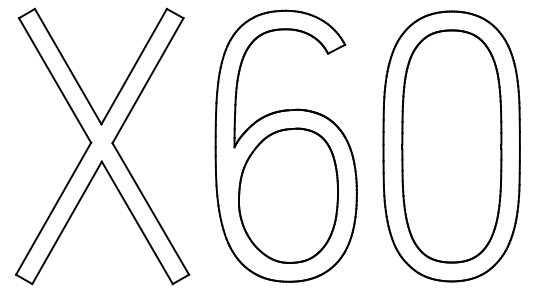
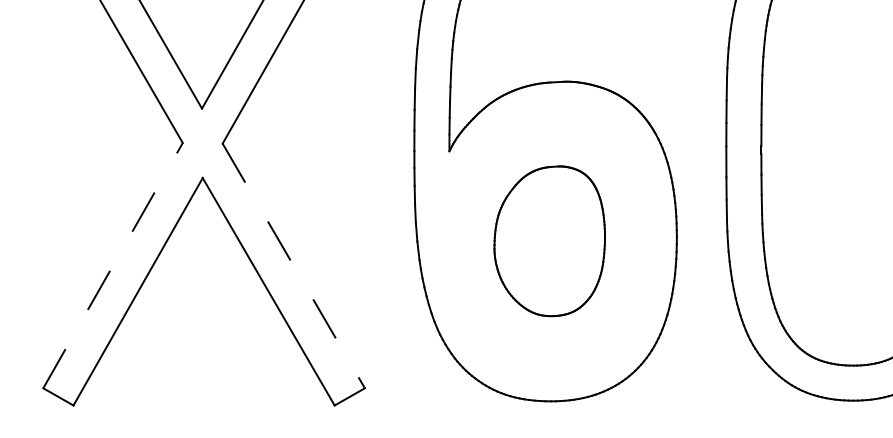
part: (288, 195) -> (549, 240), size x0.6
line: (53, 208) -> (112, 265), solid -> dashed
line: (151, 209) -> (295, 266), solid -> dashed

